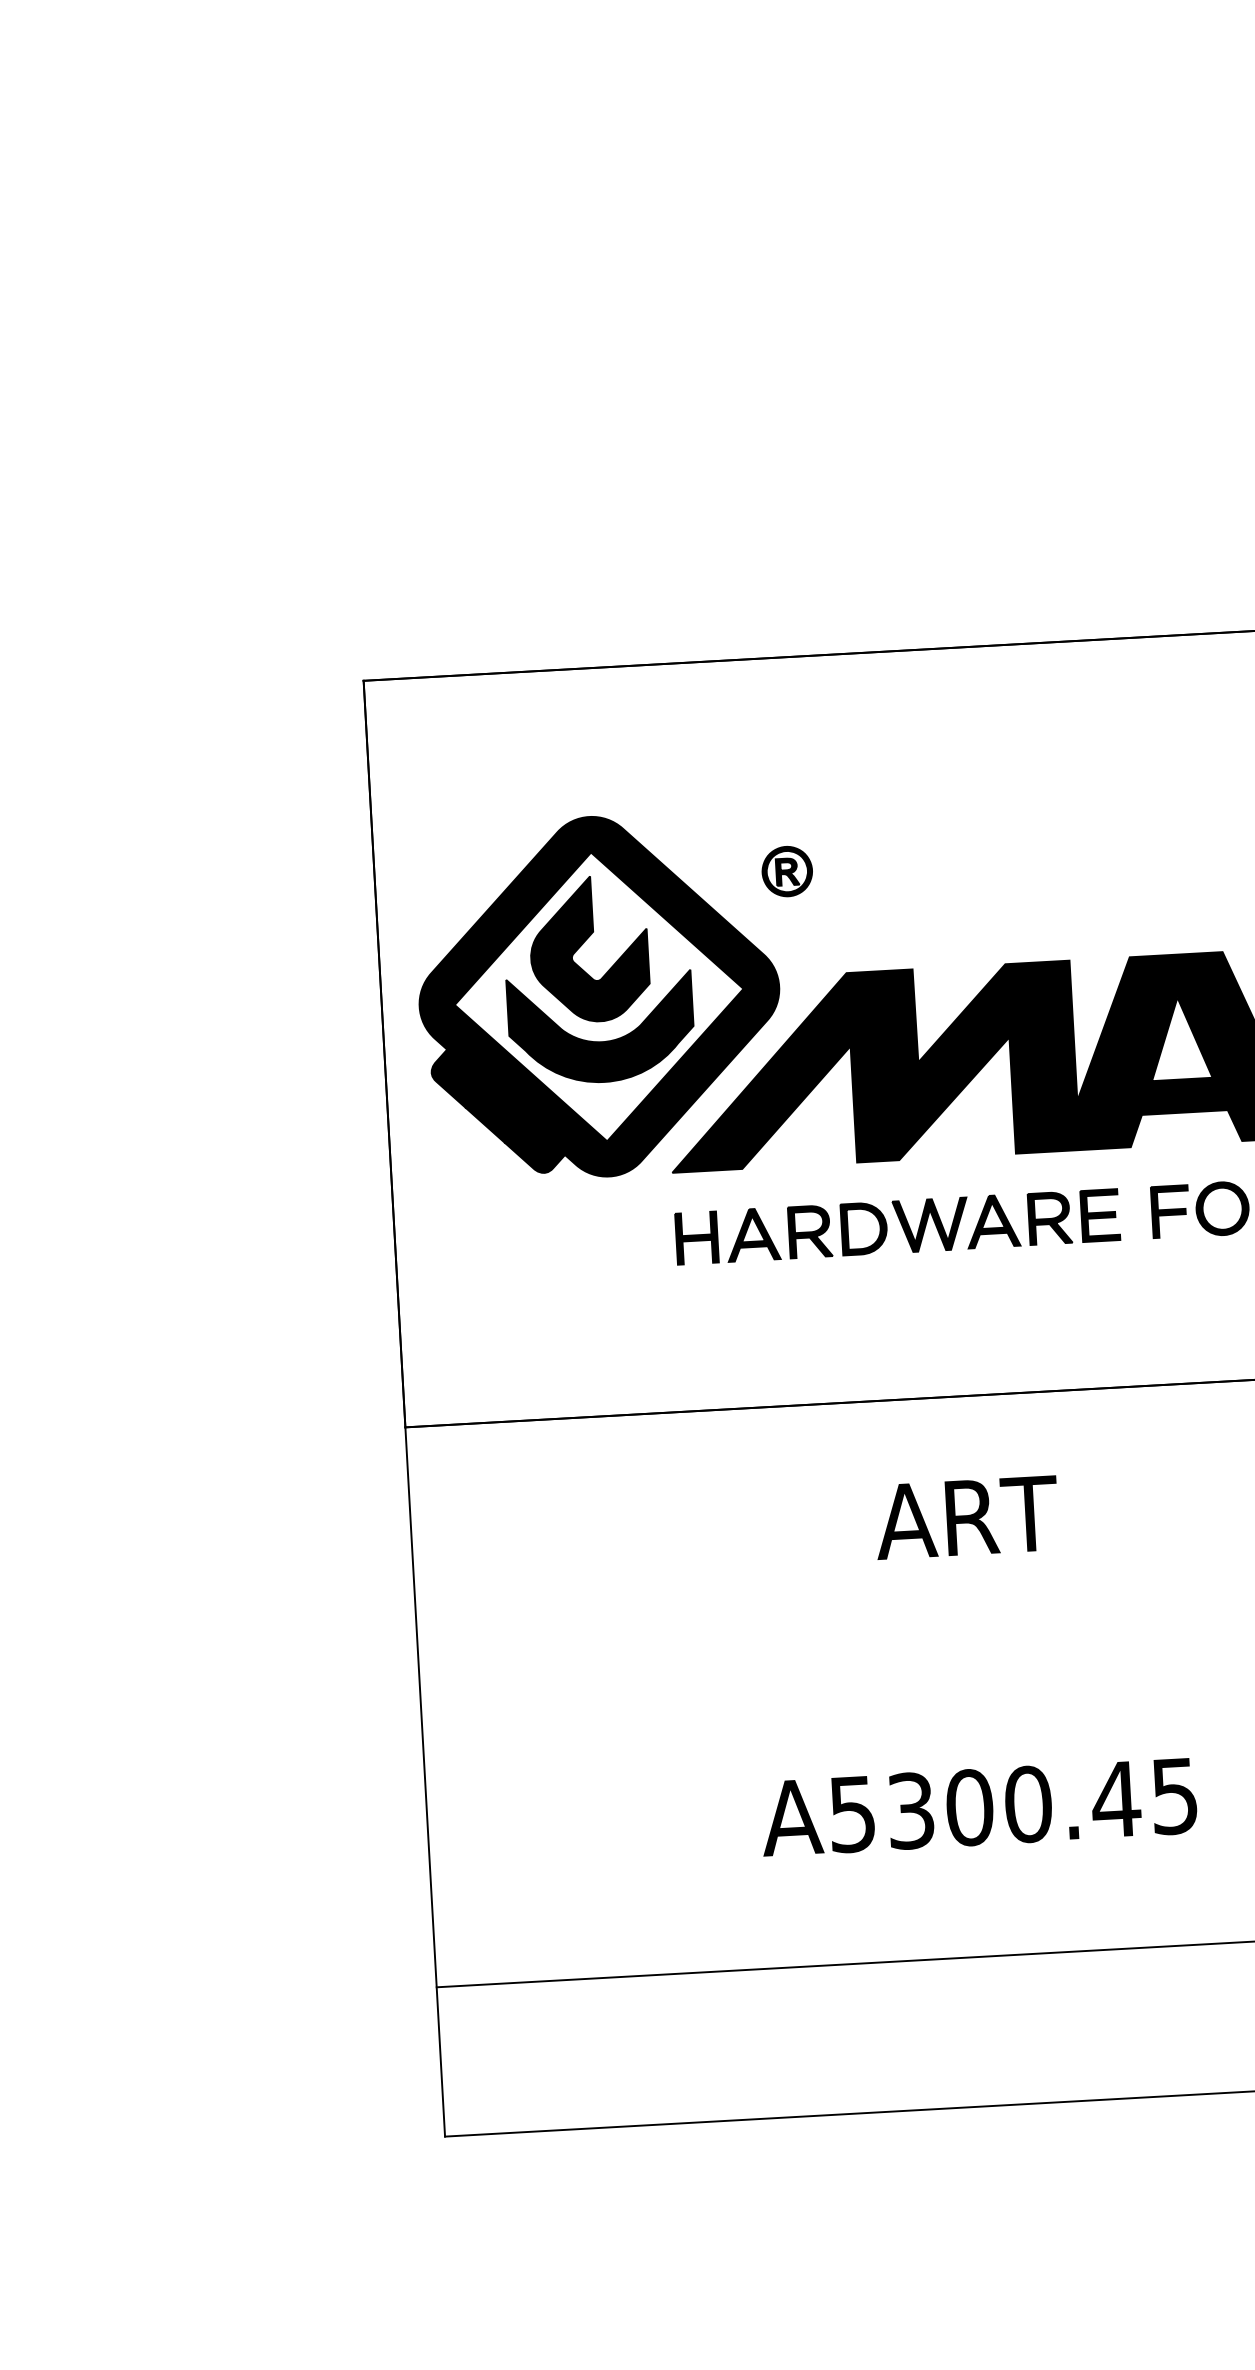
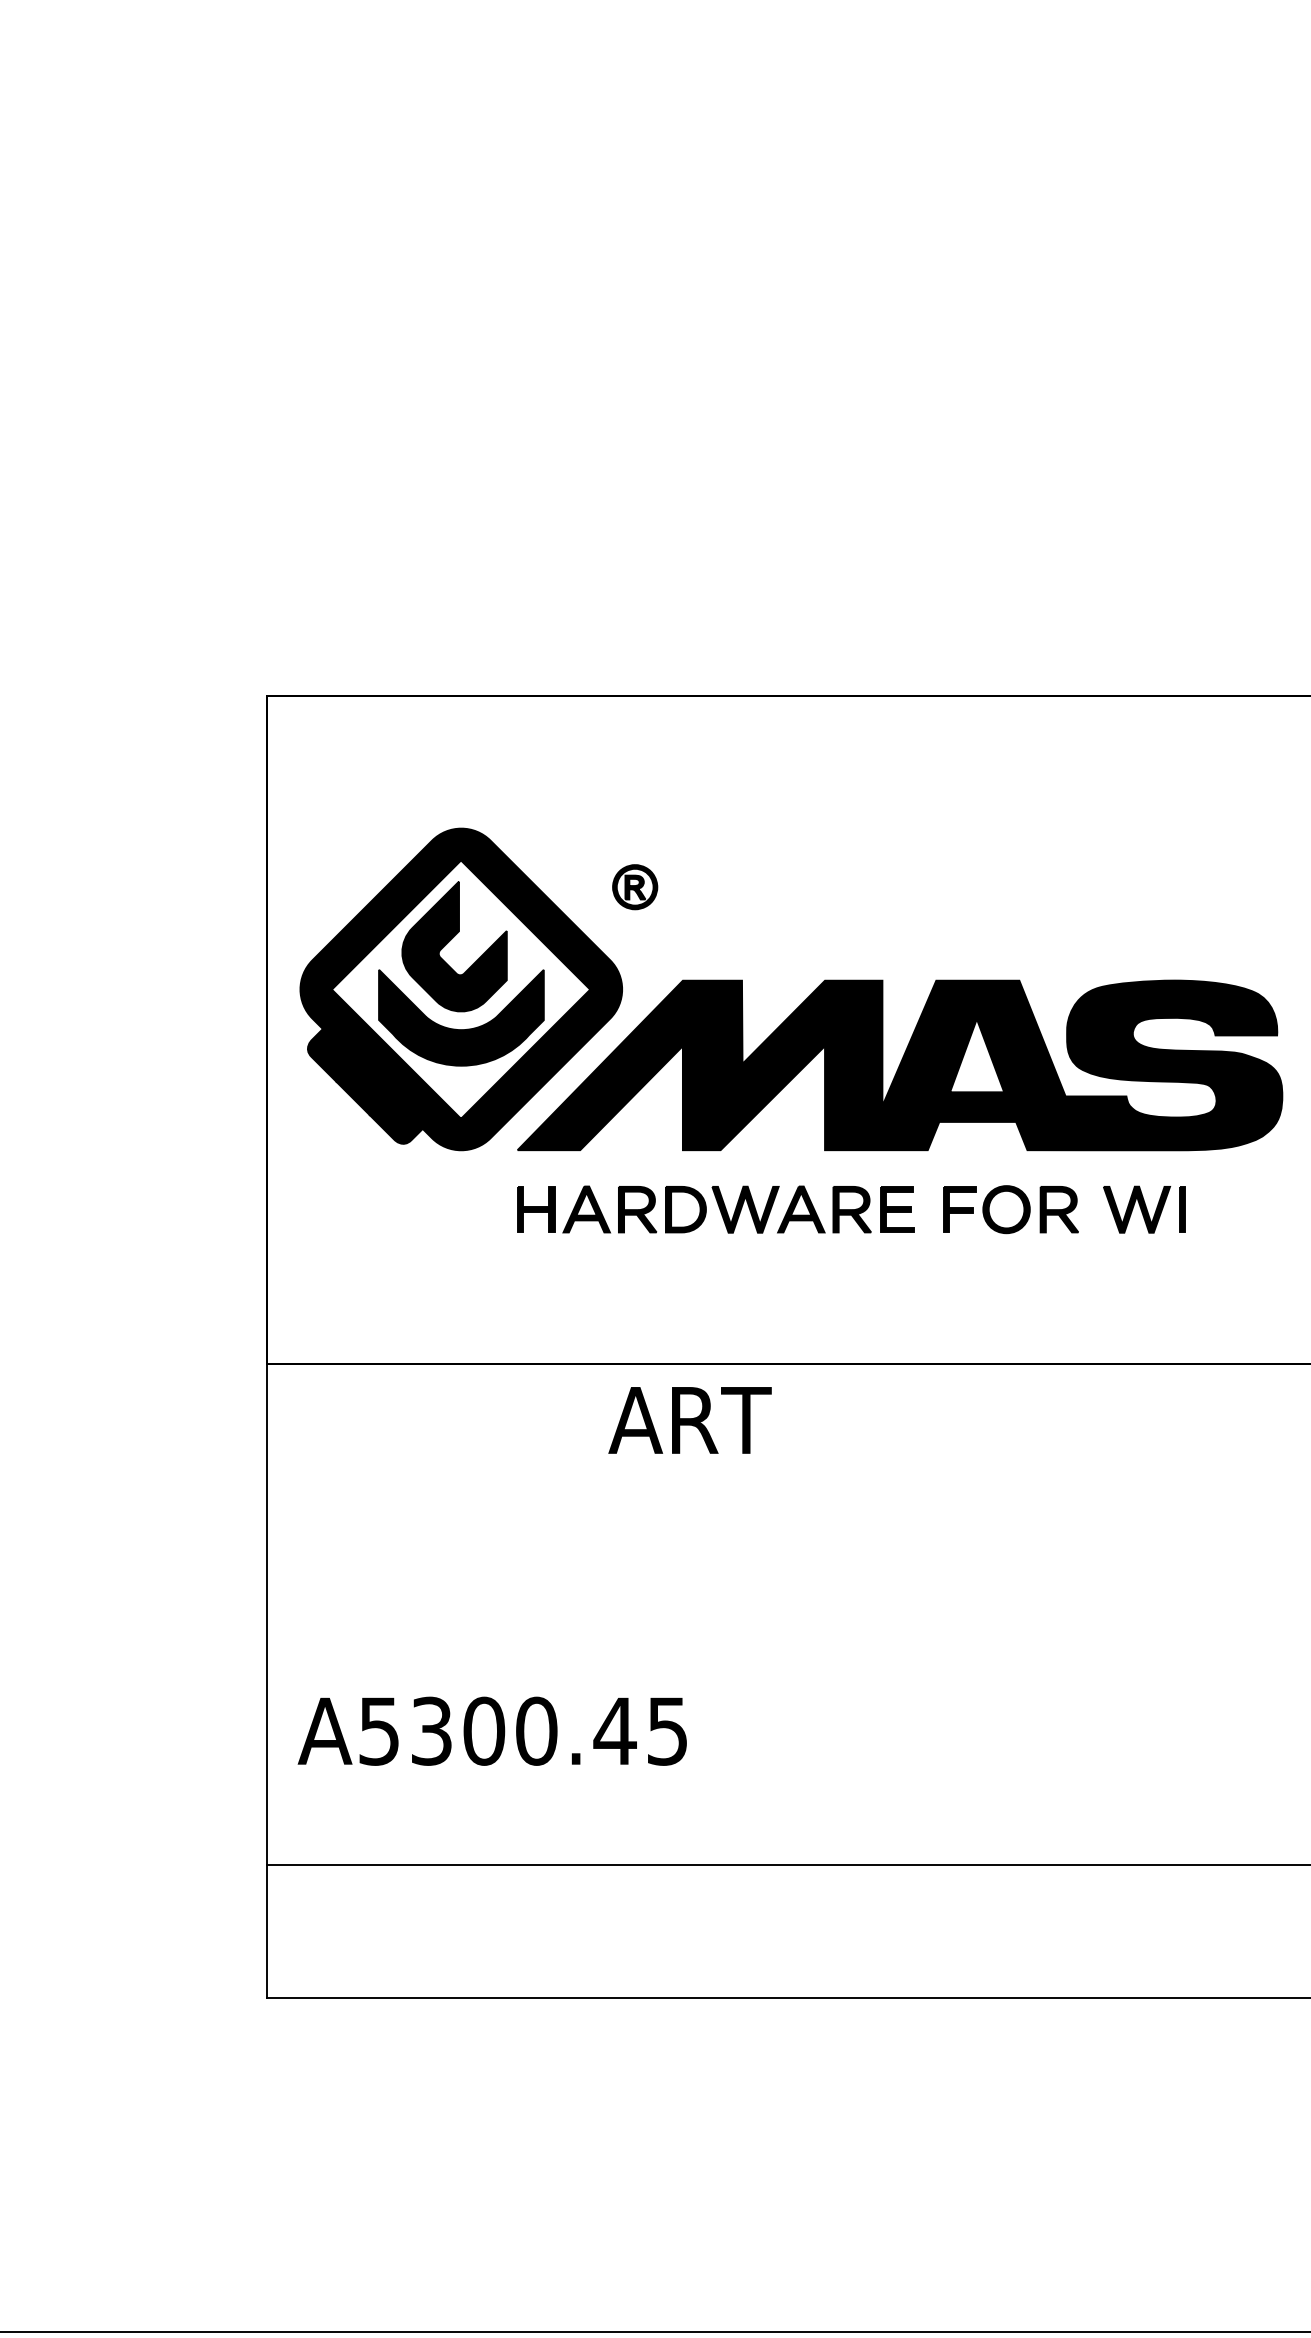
text: (966, 1517) -> (689, 1420), moved
text: (977, 1806) -> (491, 1730), moved

